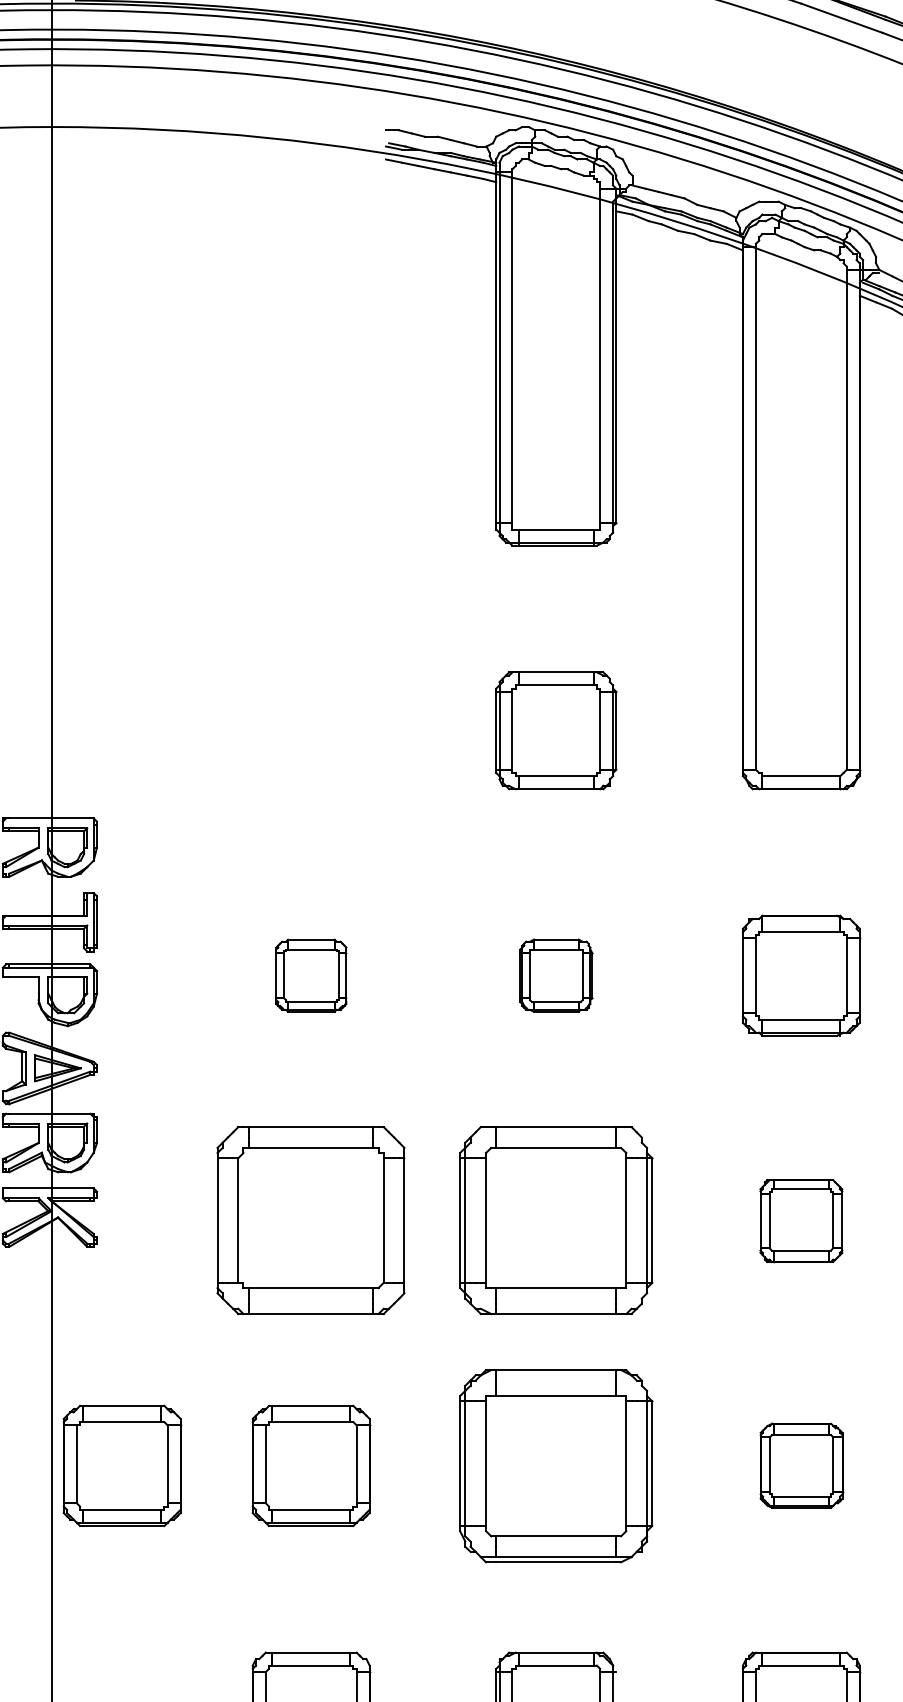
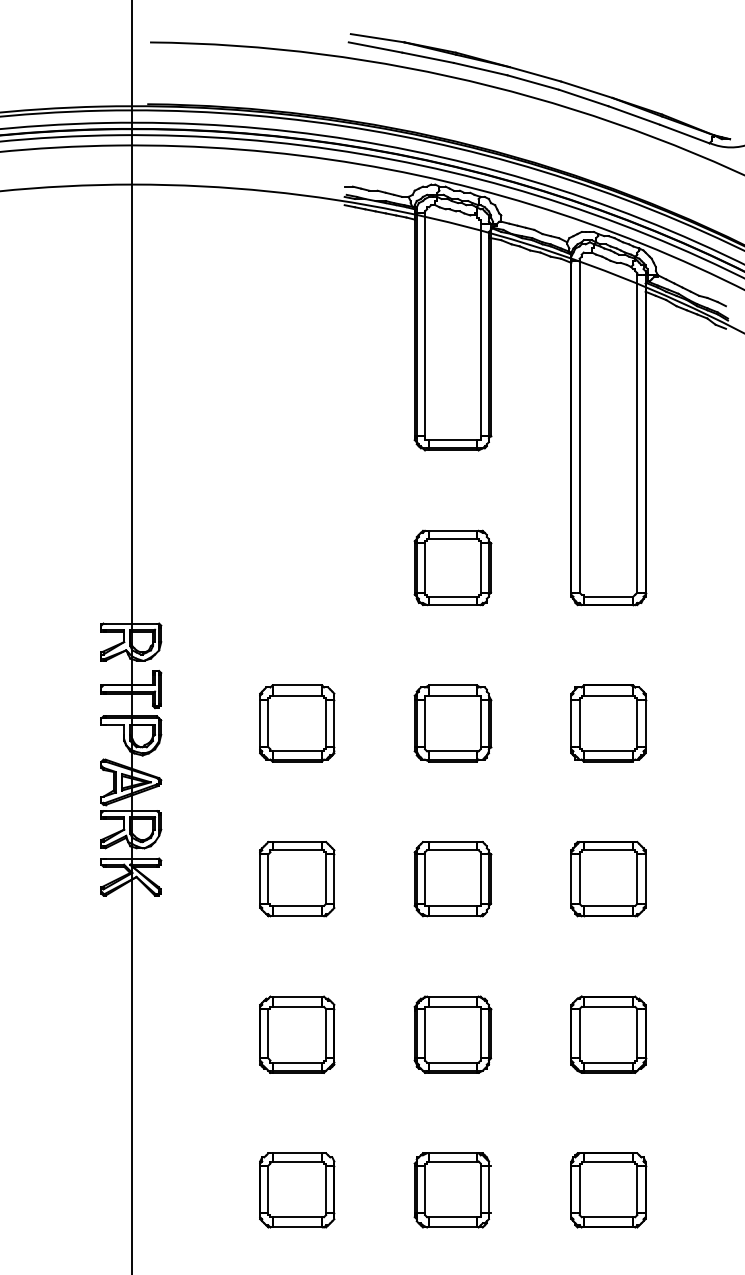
part: (311, 975) -> (297, 723), size x1.67
part: (555, 975) -> (452, 723), size x1.67
part: (311, 1221) -> (297, 879), size x0.62
part: (555, 1221) -> (452, 879), size x0.62
part: (801, 1221) -> (608, 879), size x1.43
part: (122, 1465) -> (177, 1034), removed
part: (555, 1465) -> (452, 1034), size x0.62
part: (801, 1465) -> (608, 1034), size x1.43

